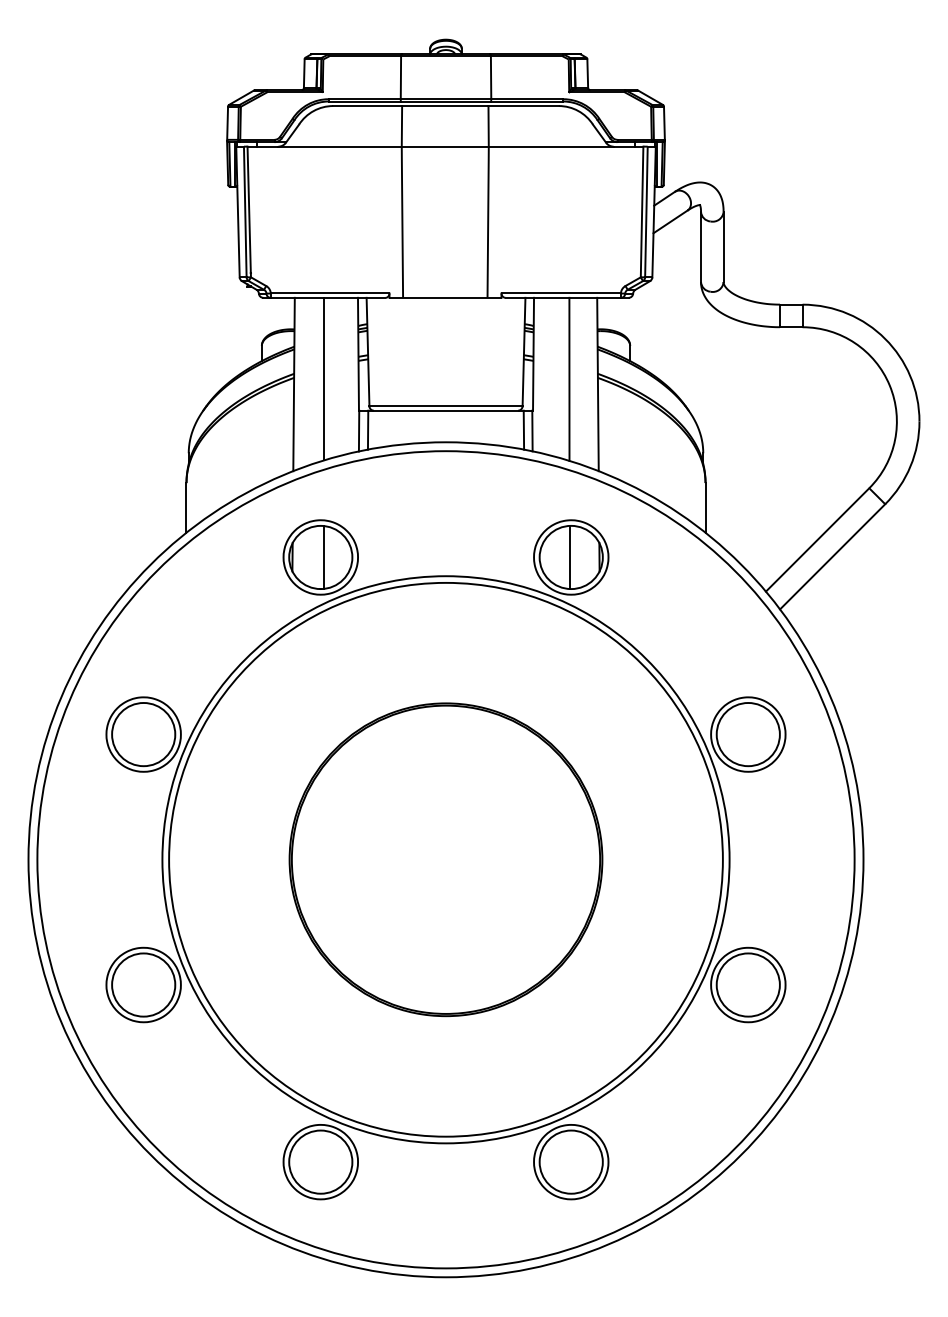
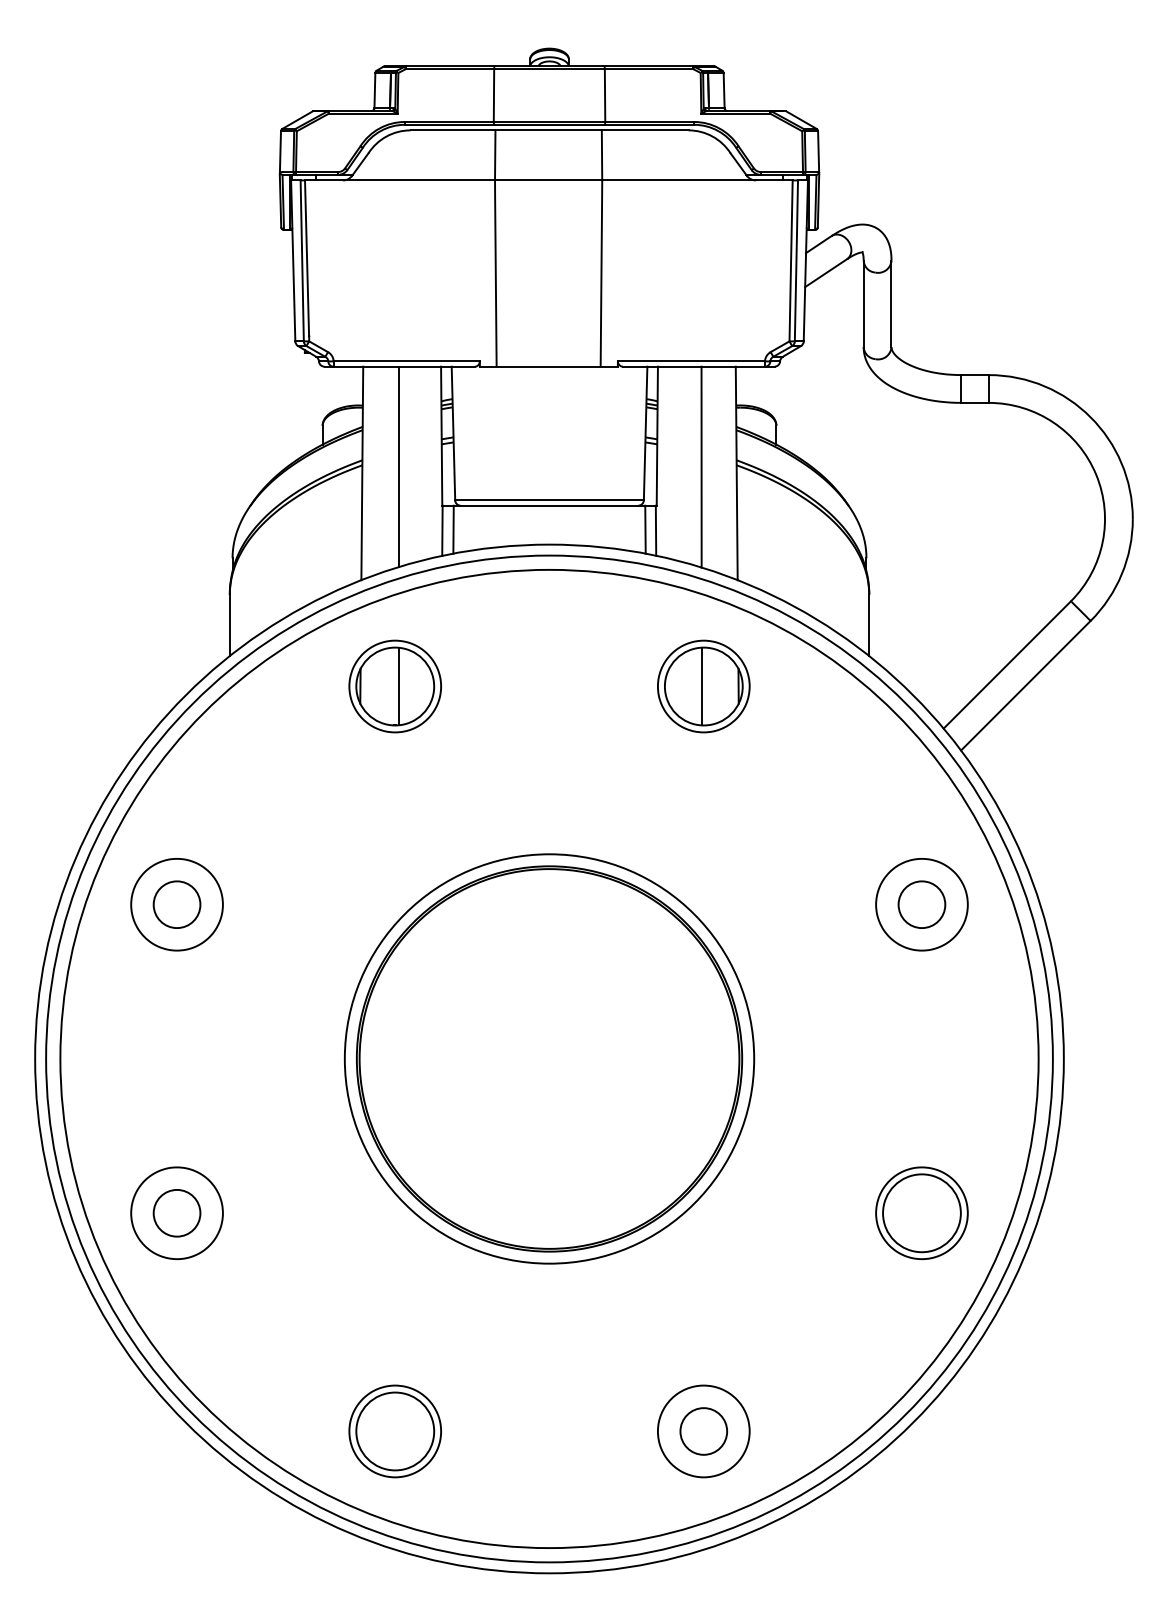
circle: (143, 734) -> (176, 904), size x0.6
circle: (747, 734) -> (921, 904), size x0.6
circle: (445, 859) -> (549, 1058), size x0.6
circle: (445, 859) -> (549, 1058), size x1.4
circle: (143, 985) -> (176, 1213), size x0.6
circle: (570, 1162) -> (703, 1431), size x0.6

